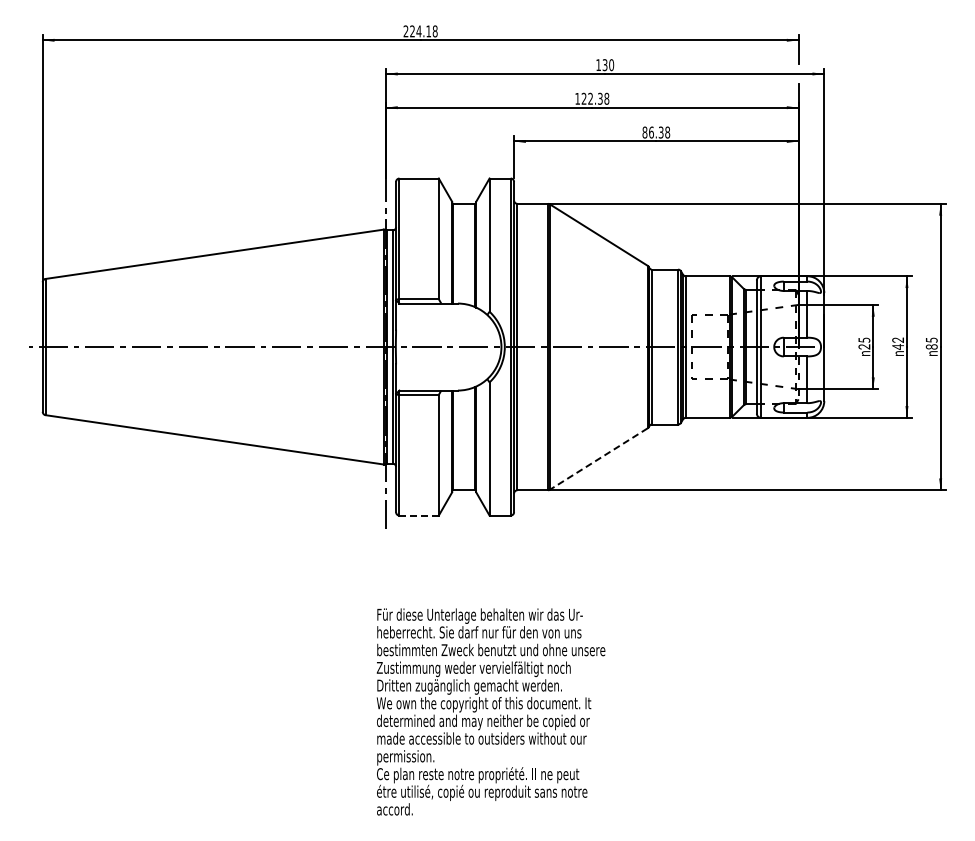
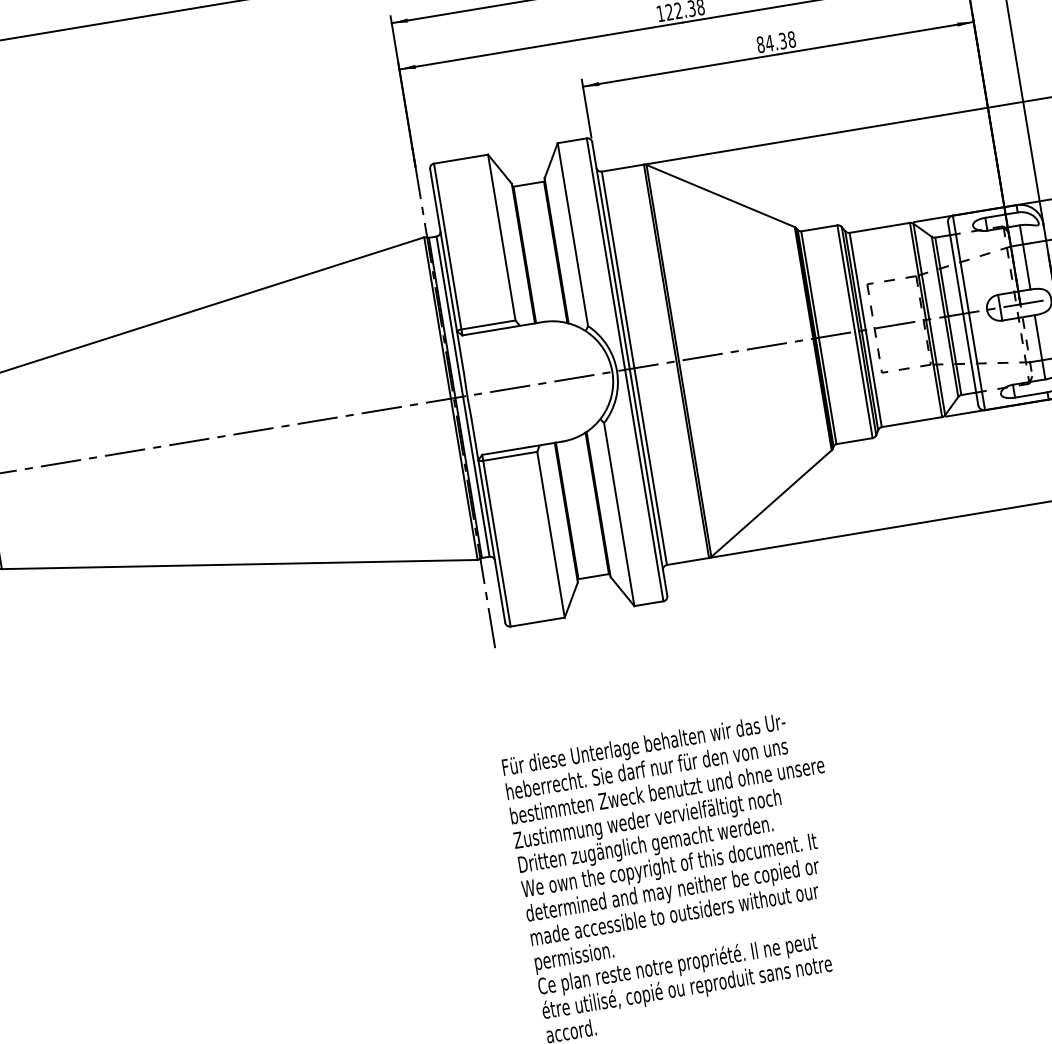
text: (651, 132) -> (769, 43), 86.38 -> 84.38
line: (598, 459) -> (771, 504), dashed -> solid
line: (419, 515) -> (538, 621), dashed -> solid

